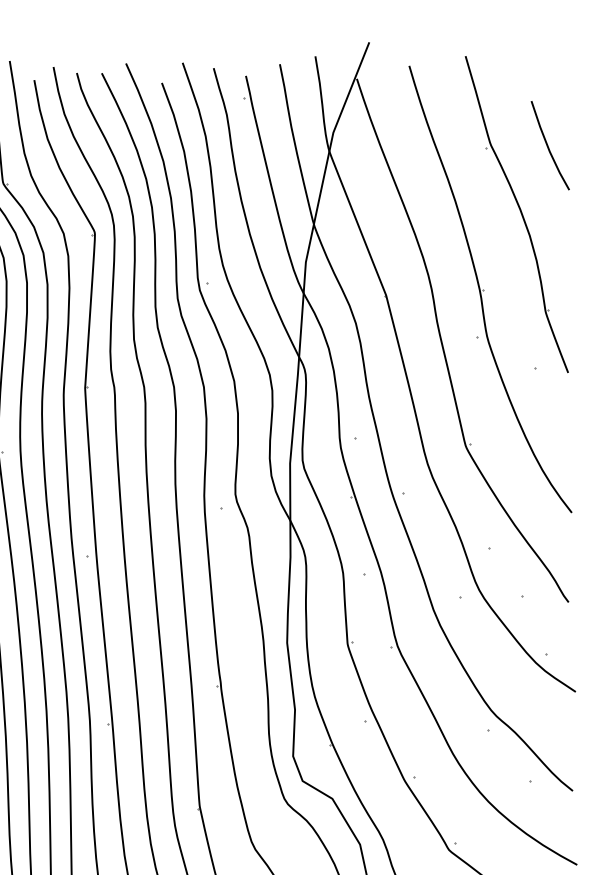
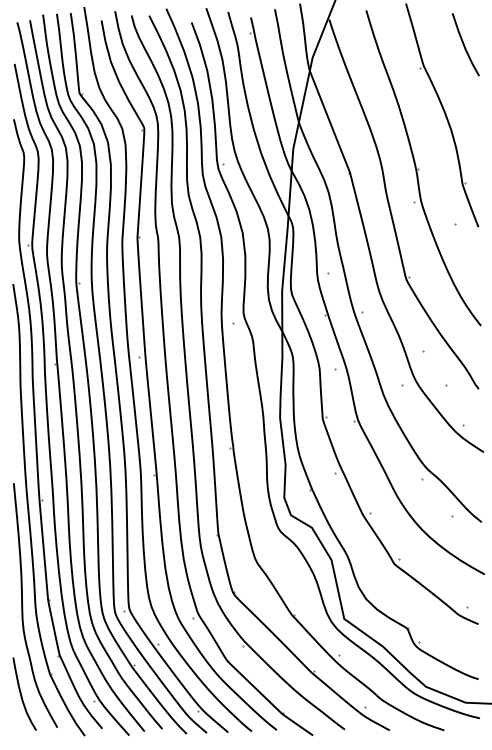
line: (548, 145) -> (464, 44), moved

